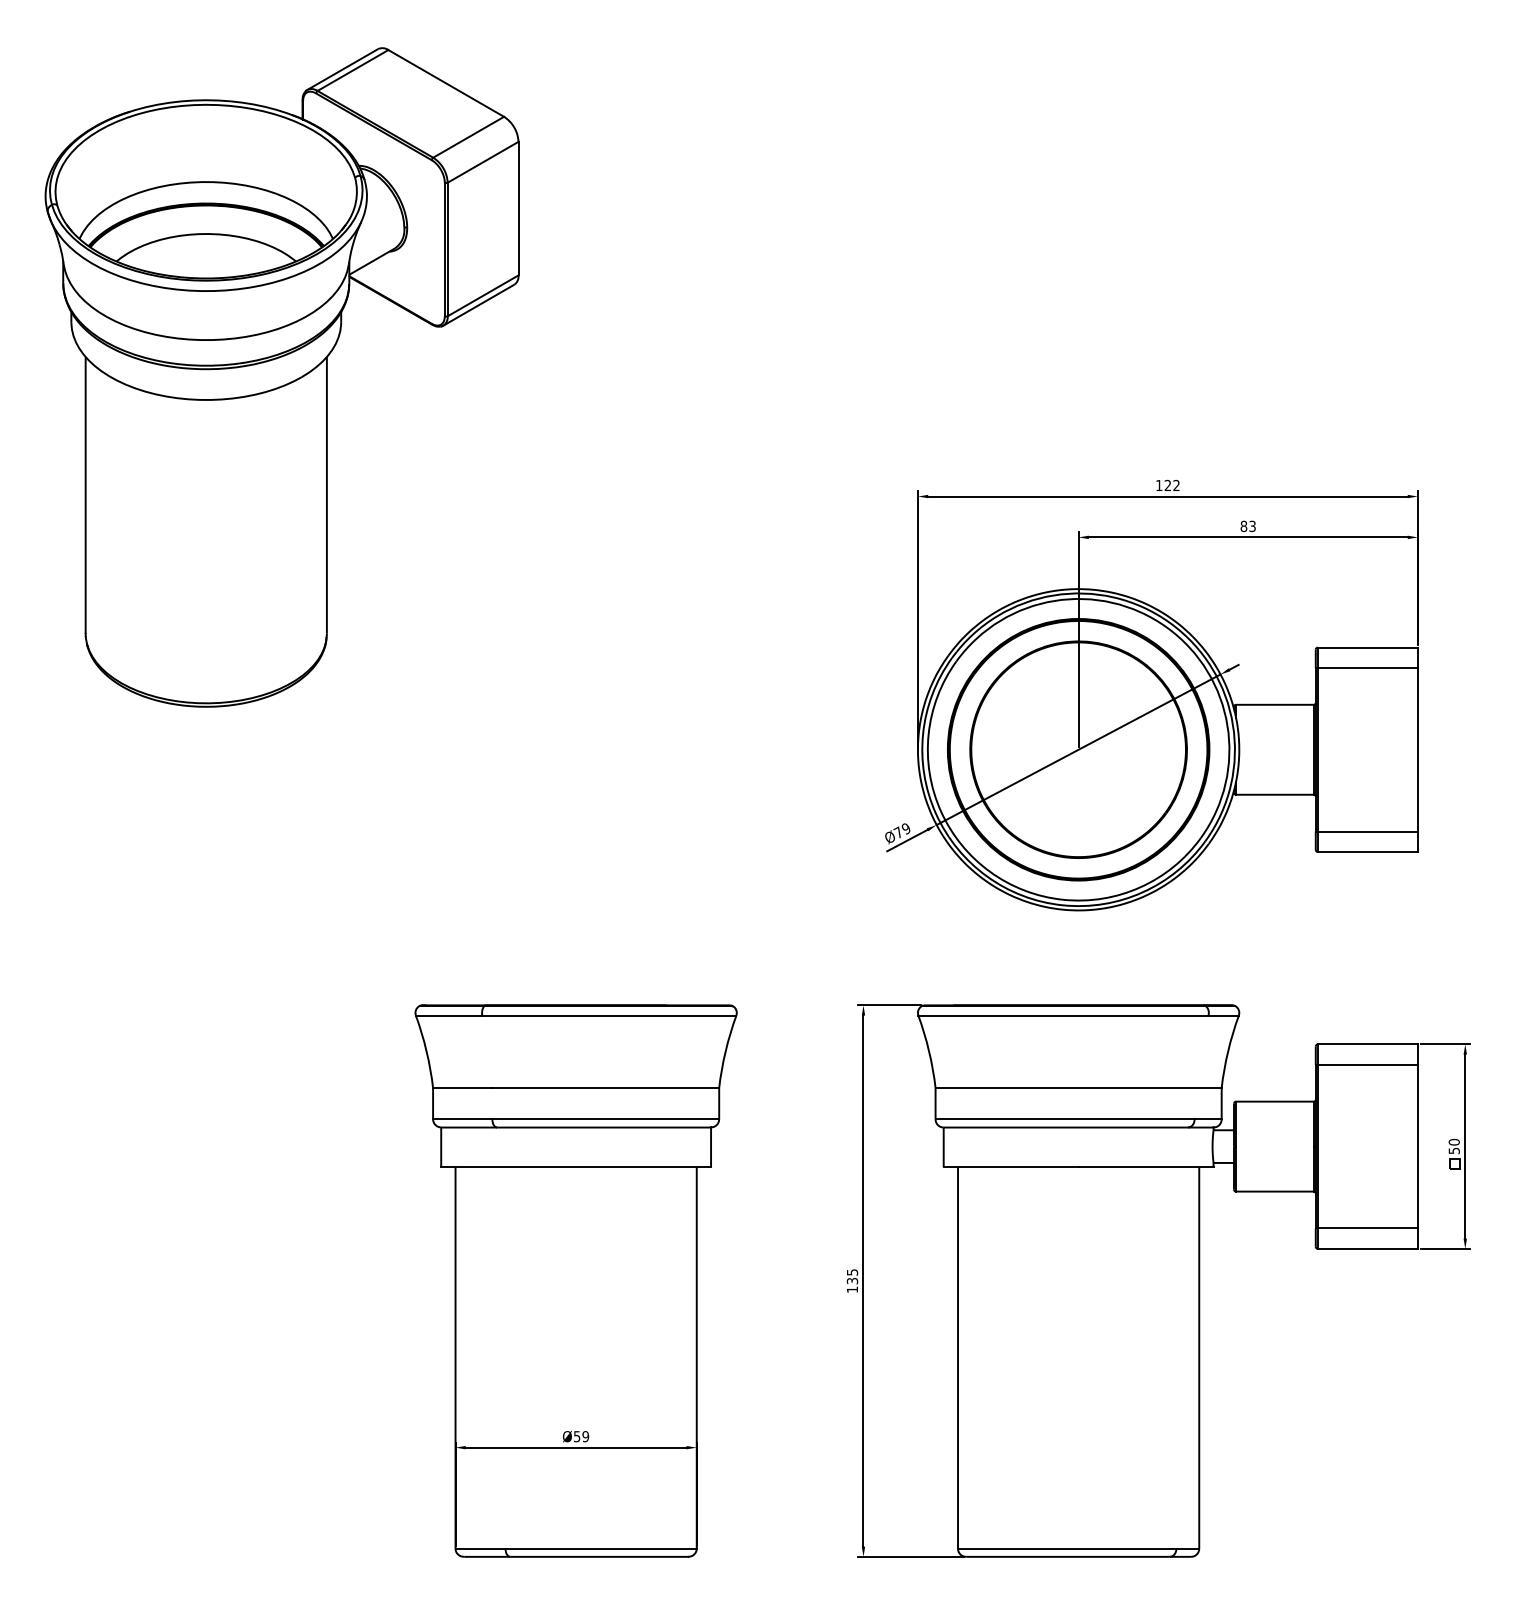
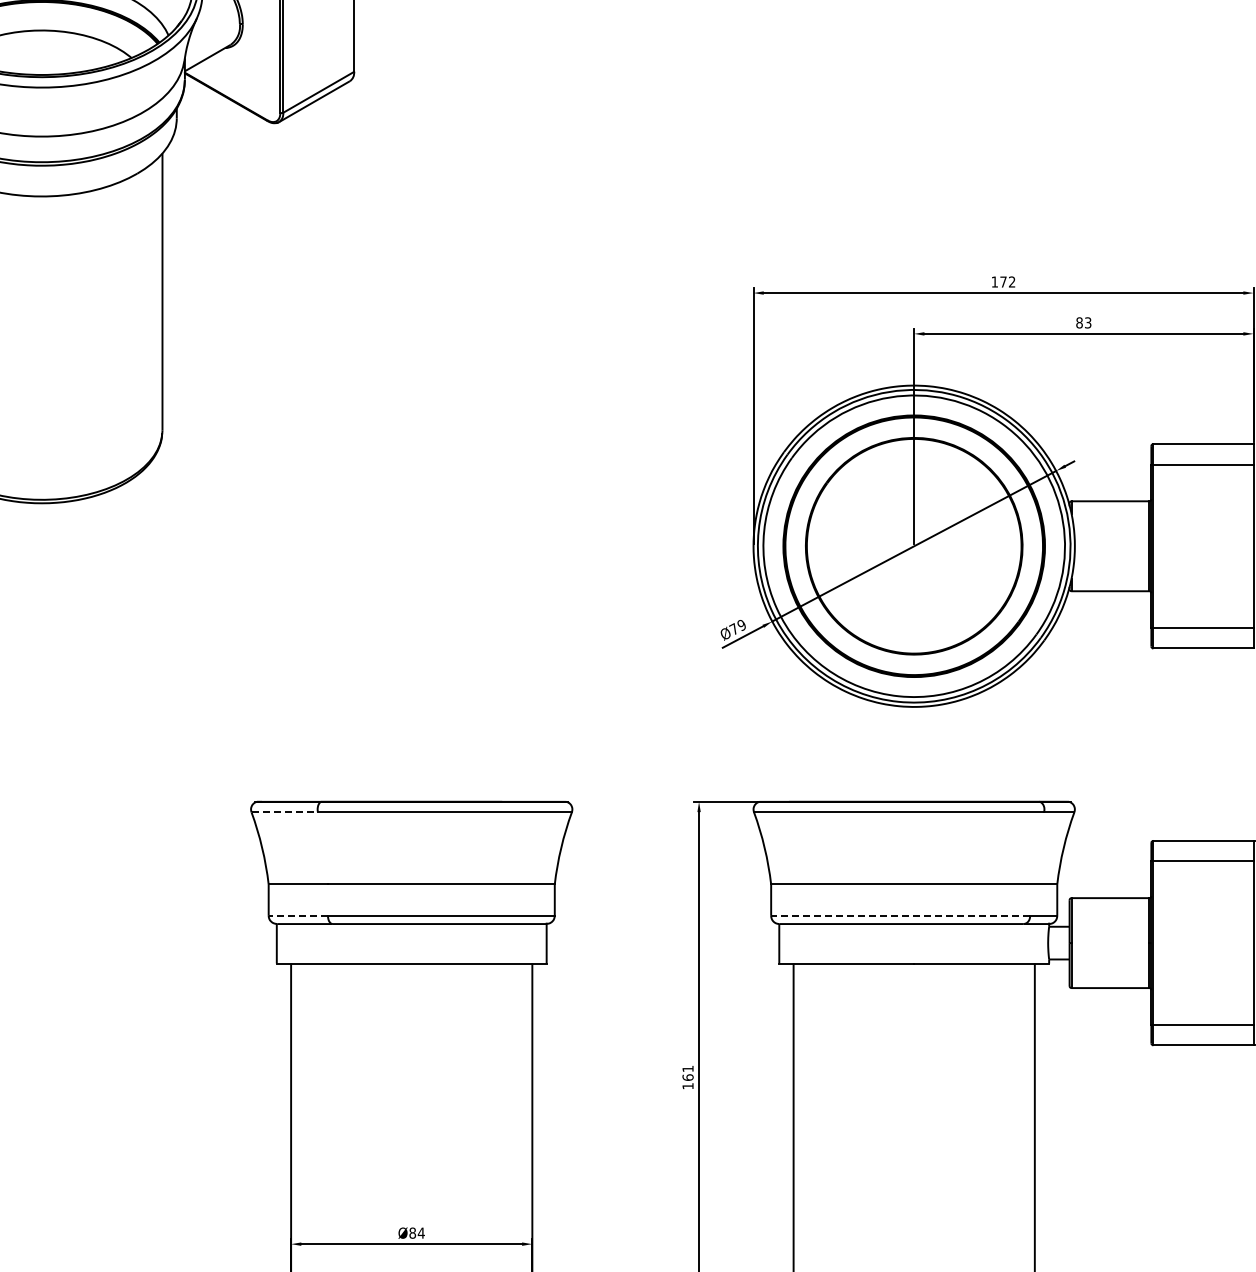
text: (1167, 484) -> (1003, 281), 122 -> 172
line: (449, 1015) -> (285, 812), solid -> dashed
line: (462, 1119) -> (298, 916), solid -> dashed
line: (1065, 1119) -> (901, 916), solid -> dashed
text: (852, 1276) -> (688, 1073), 135 -> 161
text: (581, 1436) -> (417, 1233), Ø59 -> Ø84

